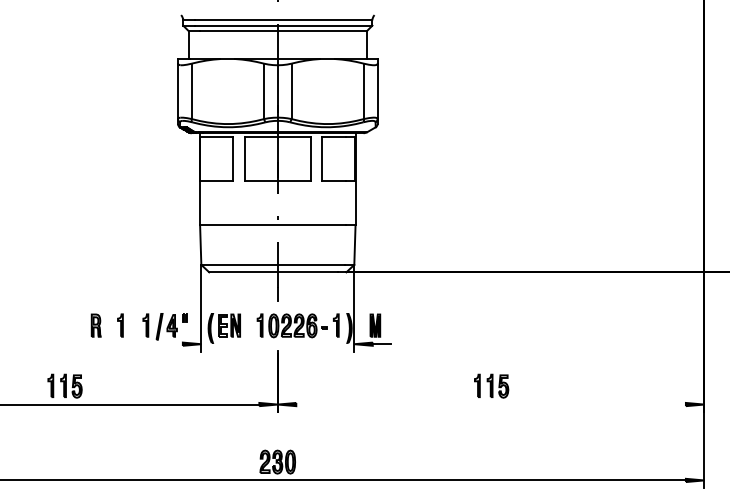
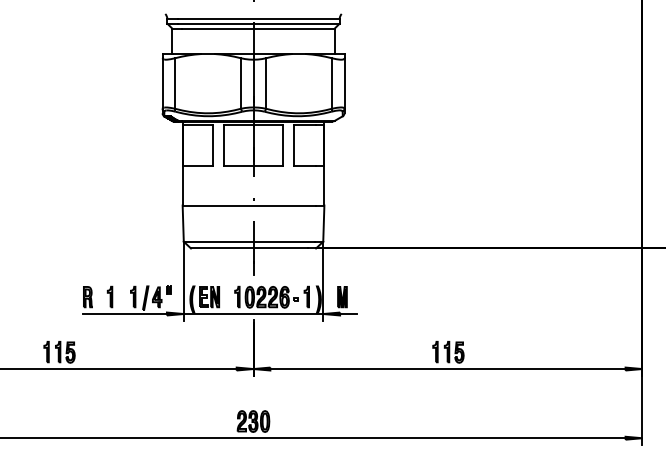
line: (136, 344) -> (124, 314), added
line: (277, 344) -> (253, 314), added
line: (490, 404) -> (447, 368), added

